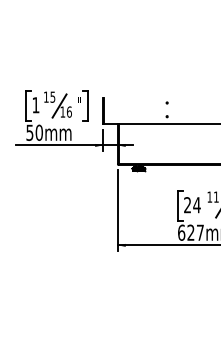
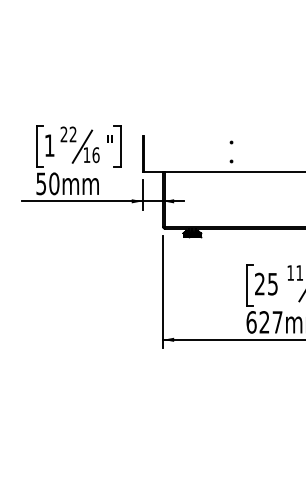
text: (49, 97) -> (68, 134), 15 -> 22
text: (196, 205) -> (272, 284), 24 -> 25

